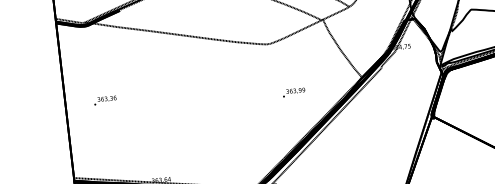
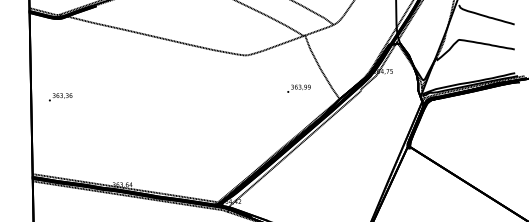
text: (293, 92) -> (298, 88), moved
text: (105, 100) -> (60, 97), moved

